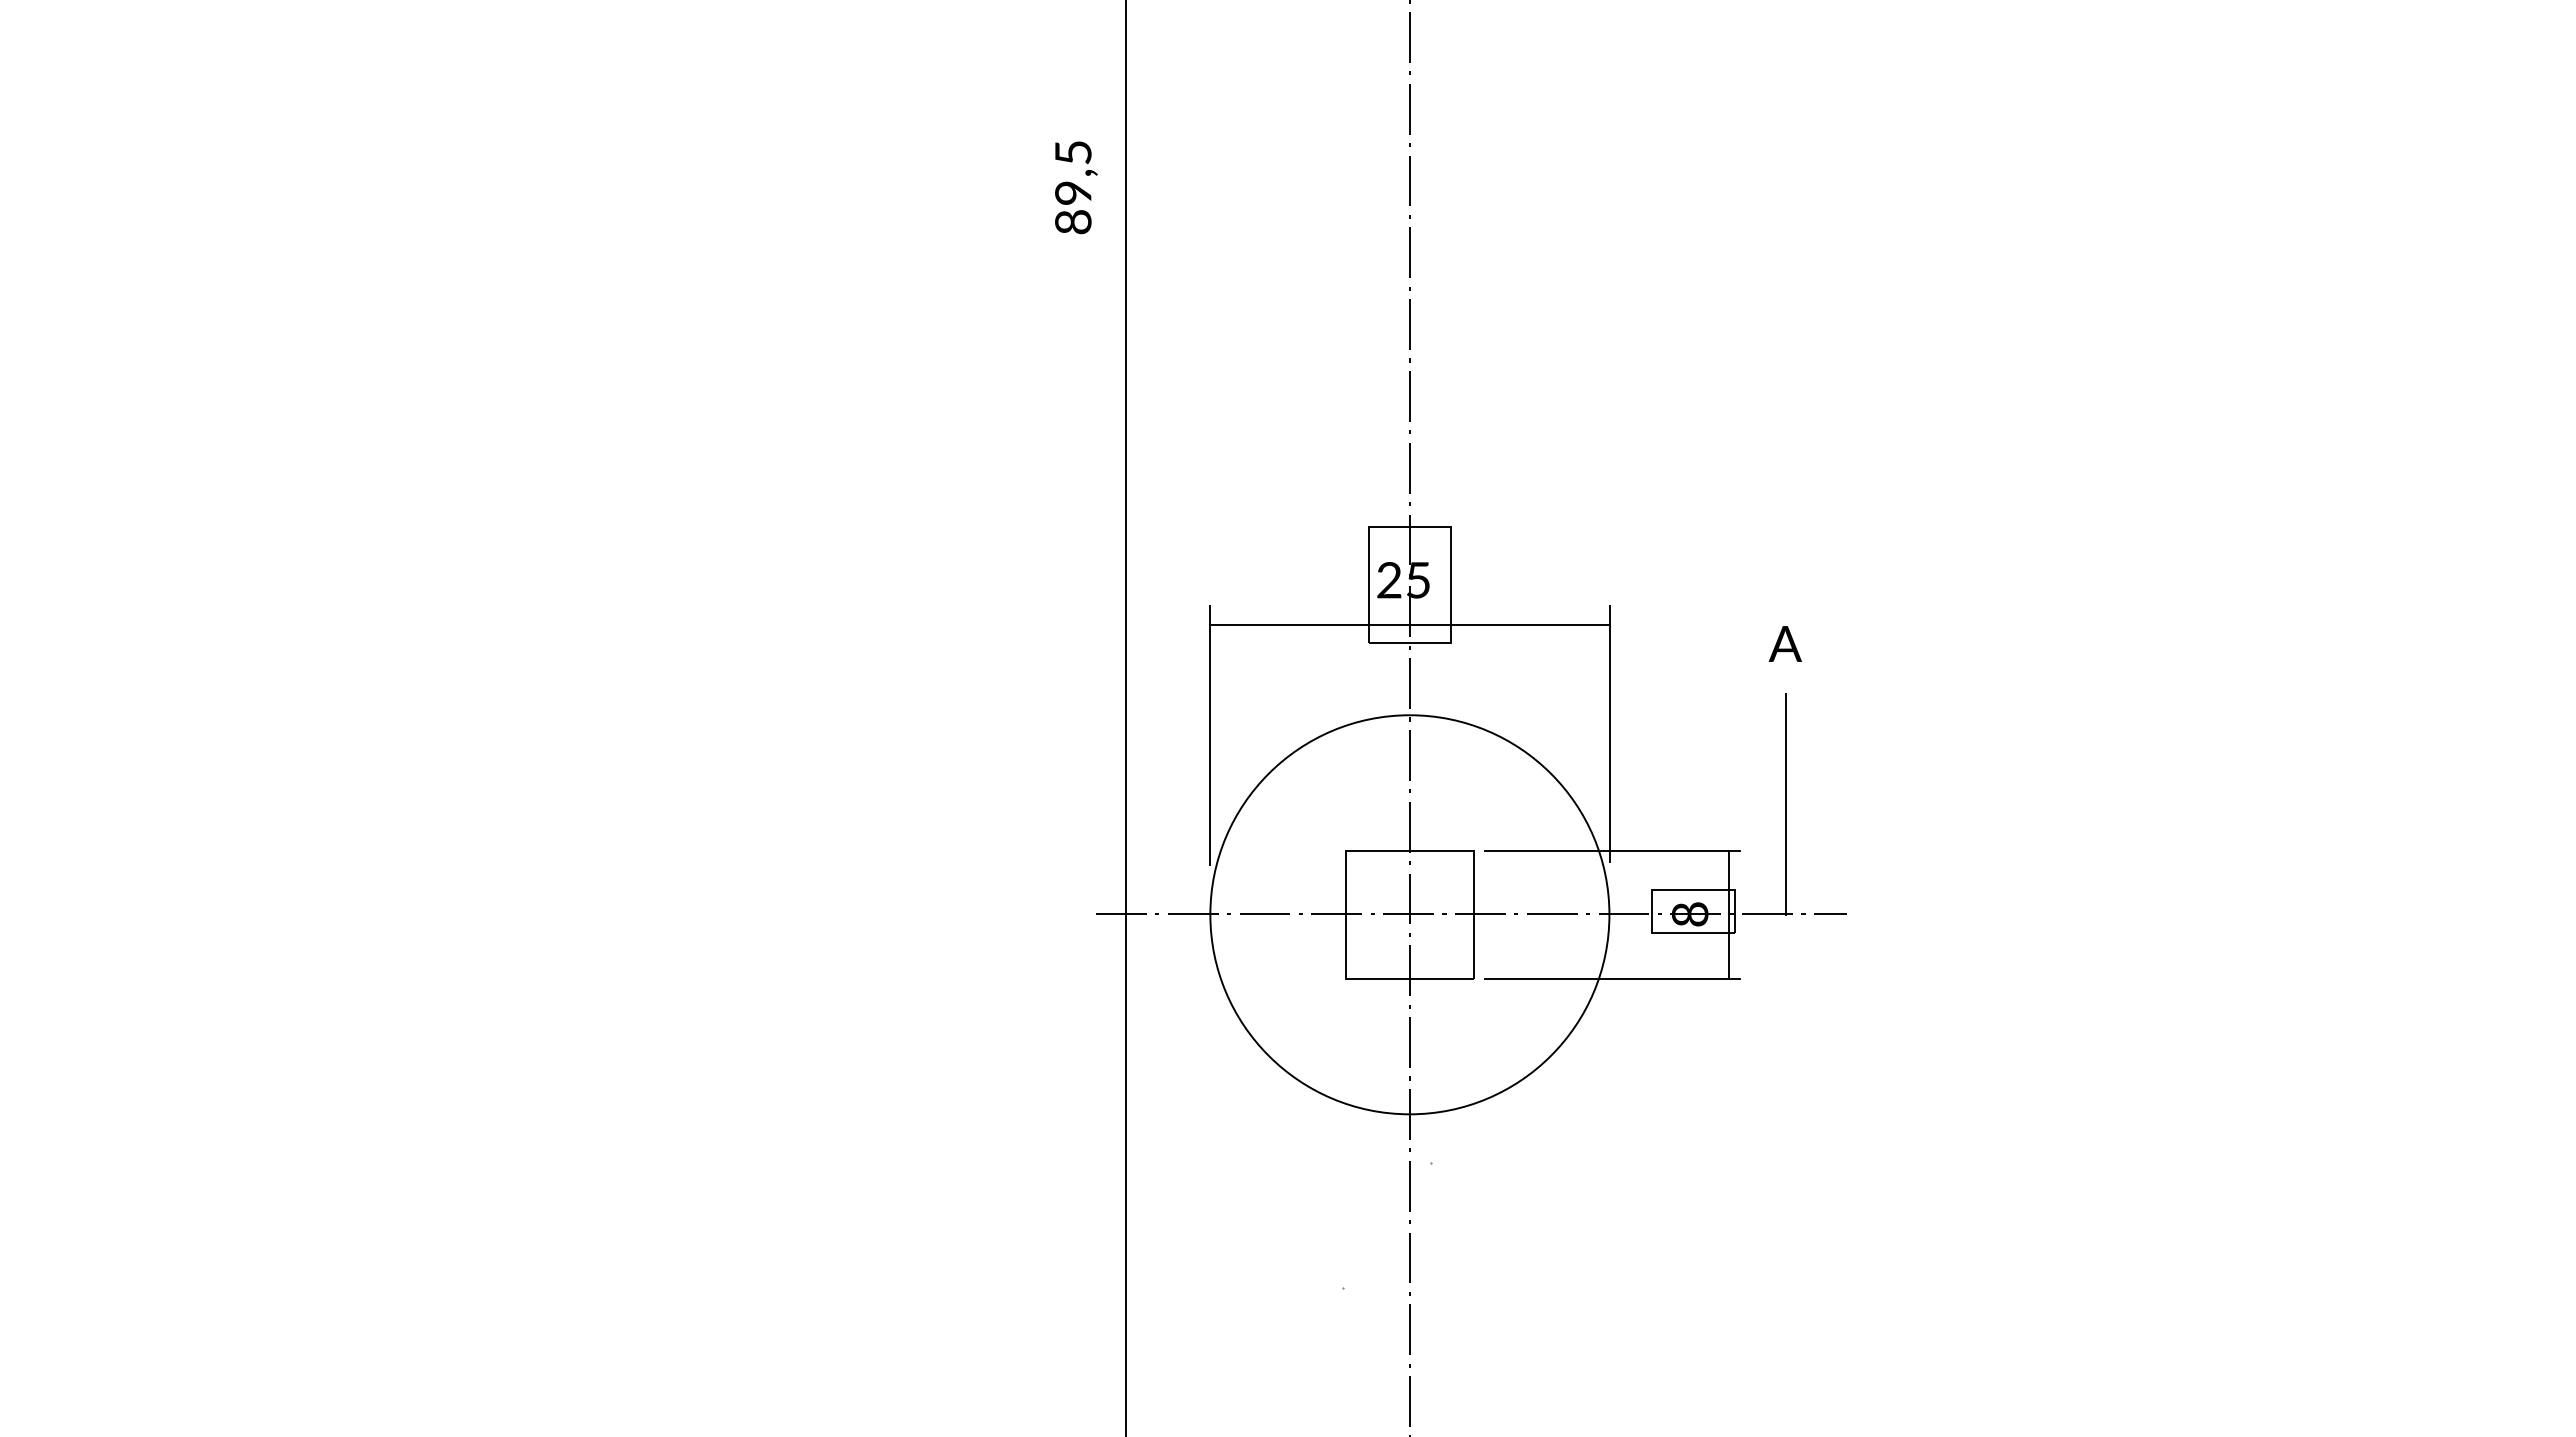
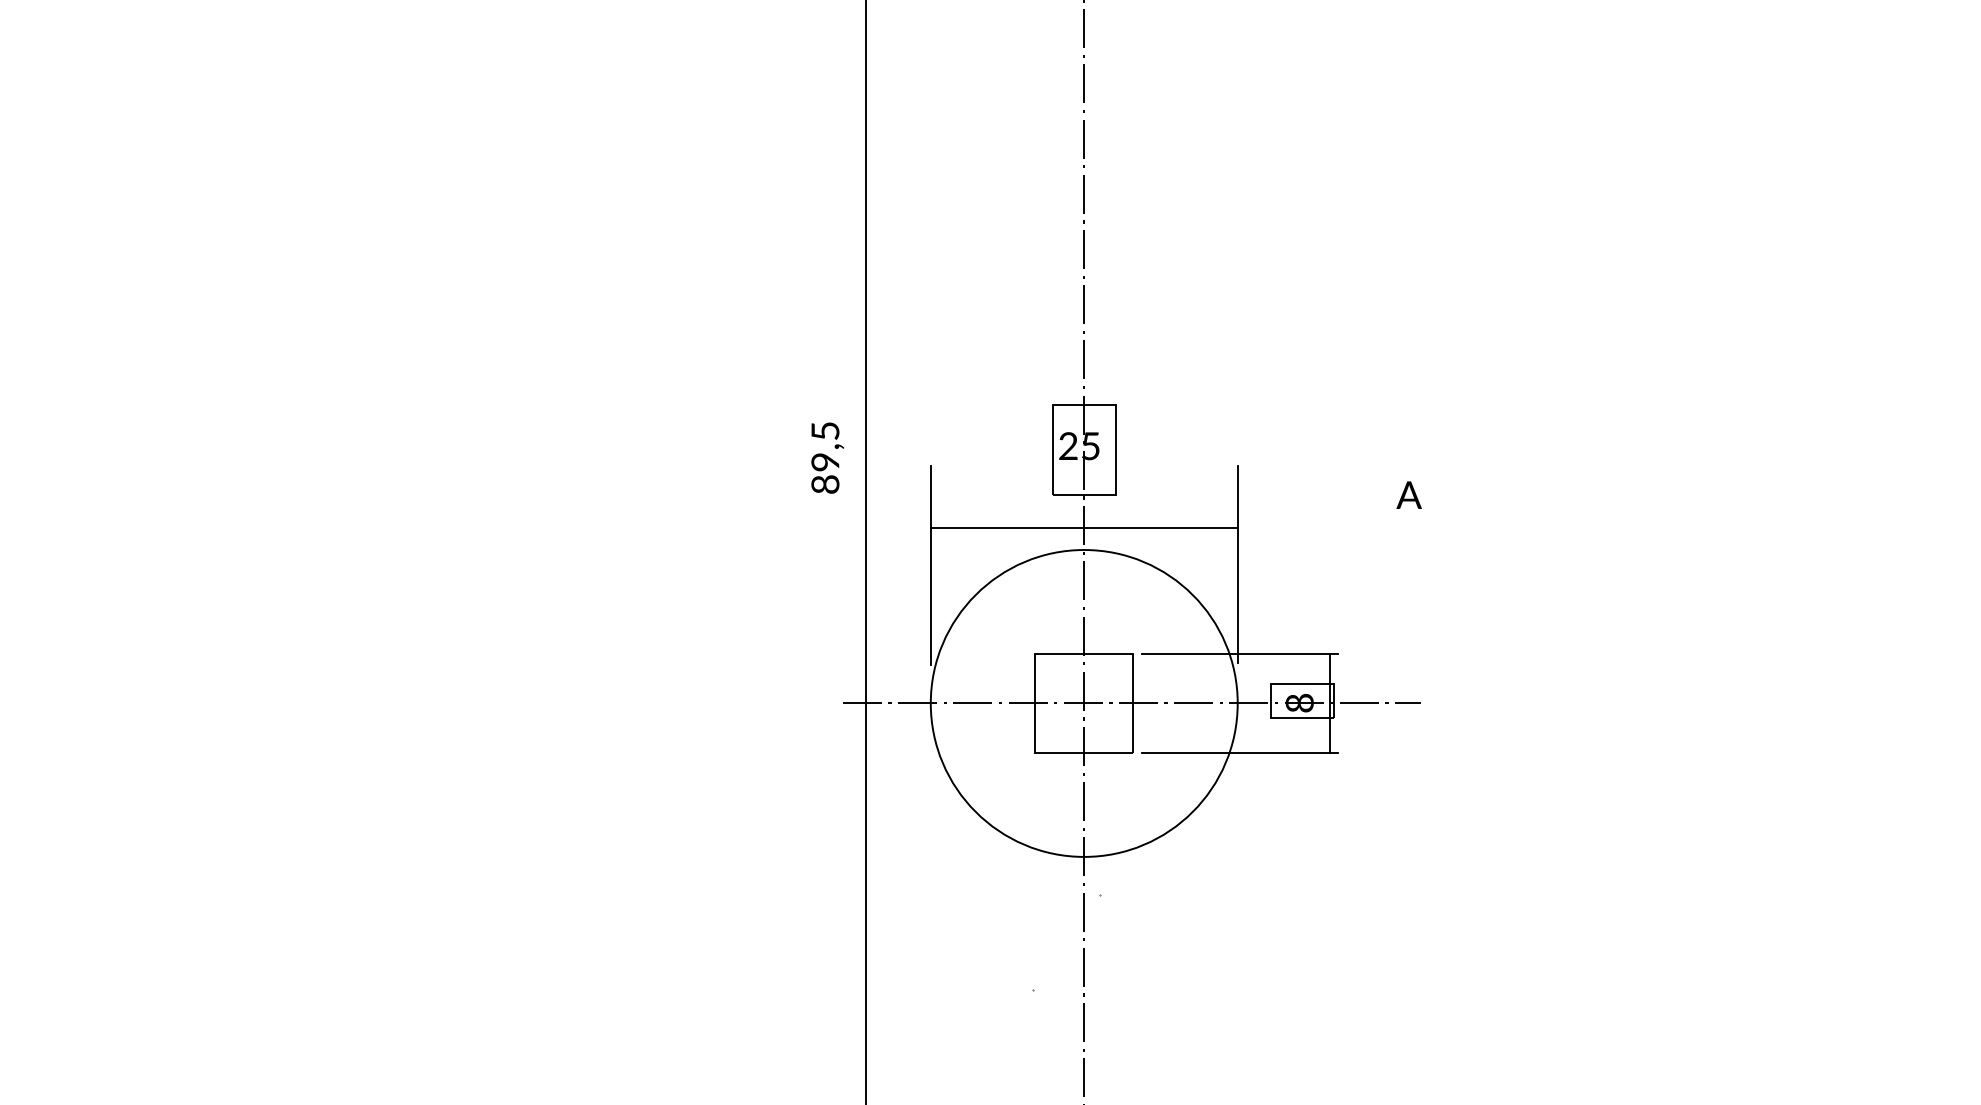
text: (1076, 187) -> (827, 457), moved
line: (1409, 625) -> (1083, 528), moved
text: (1784, 643) -> (1408, 494), moved
line: (1785, 804) -> (1373, 618), removed

